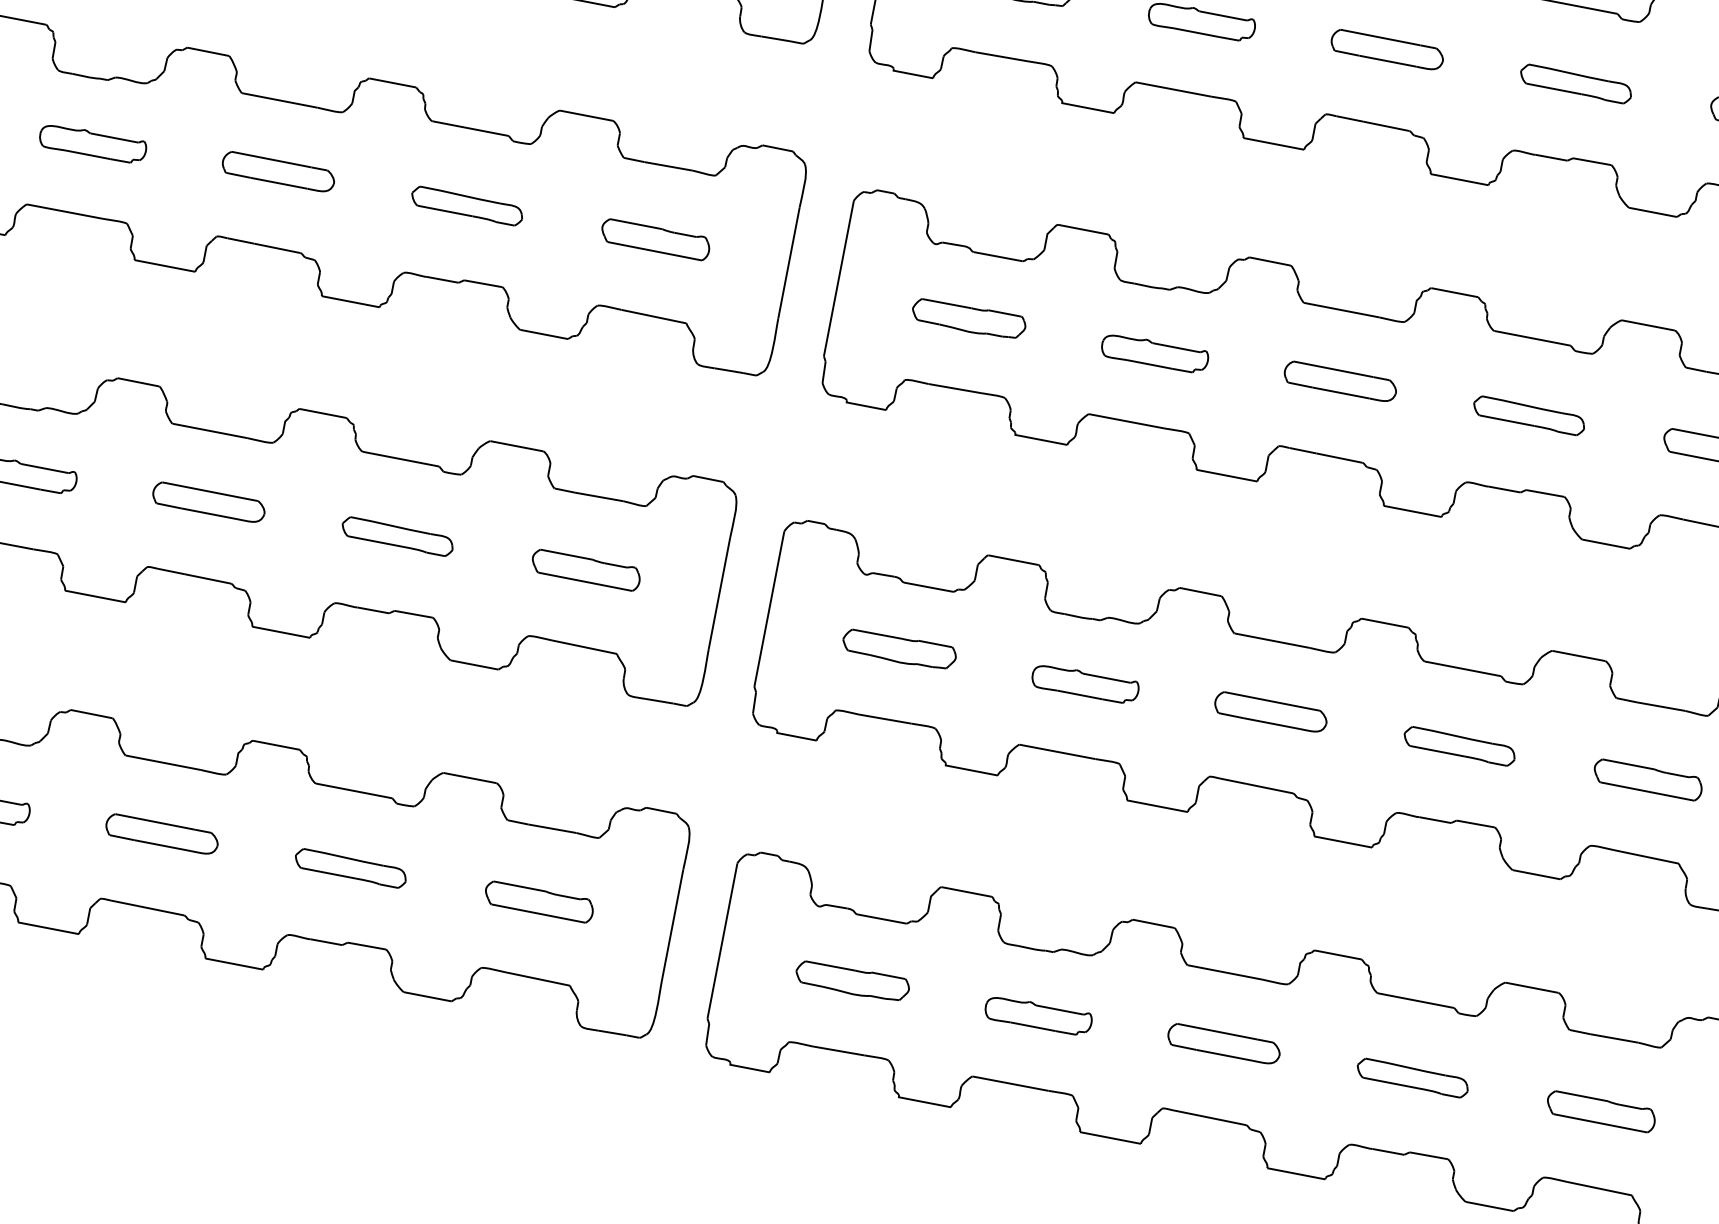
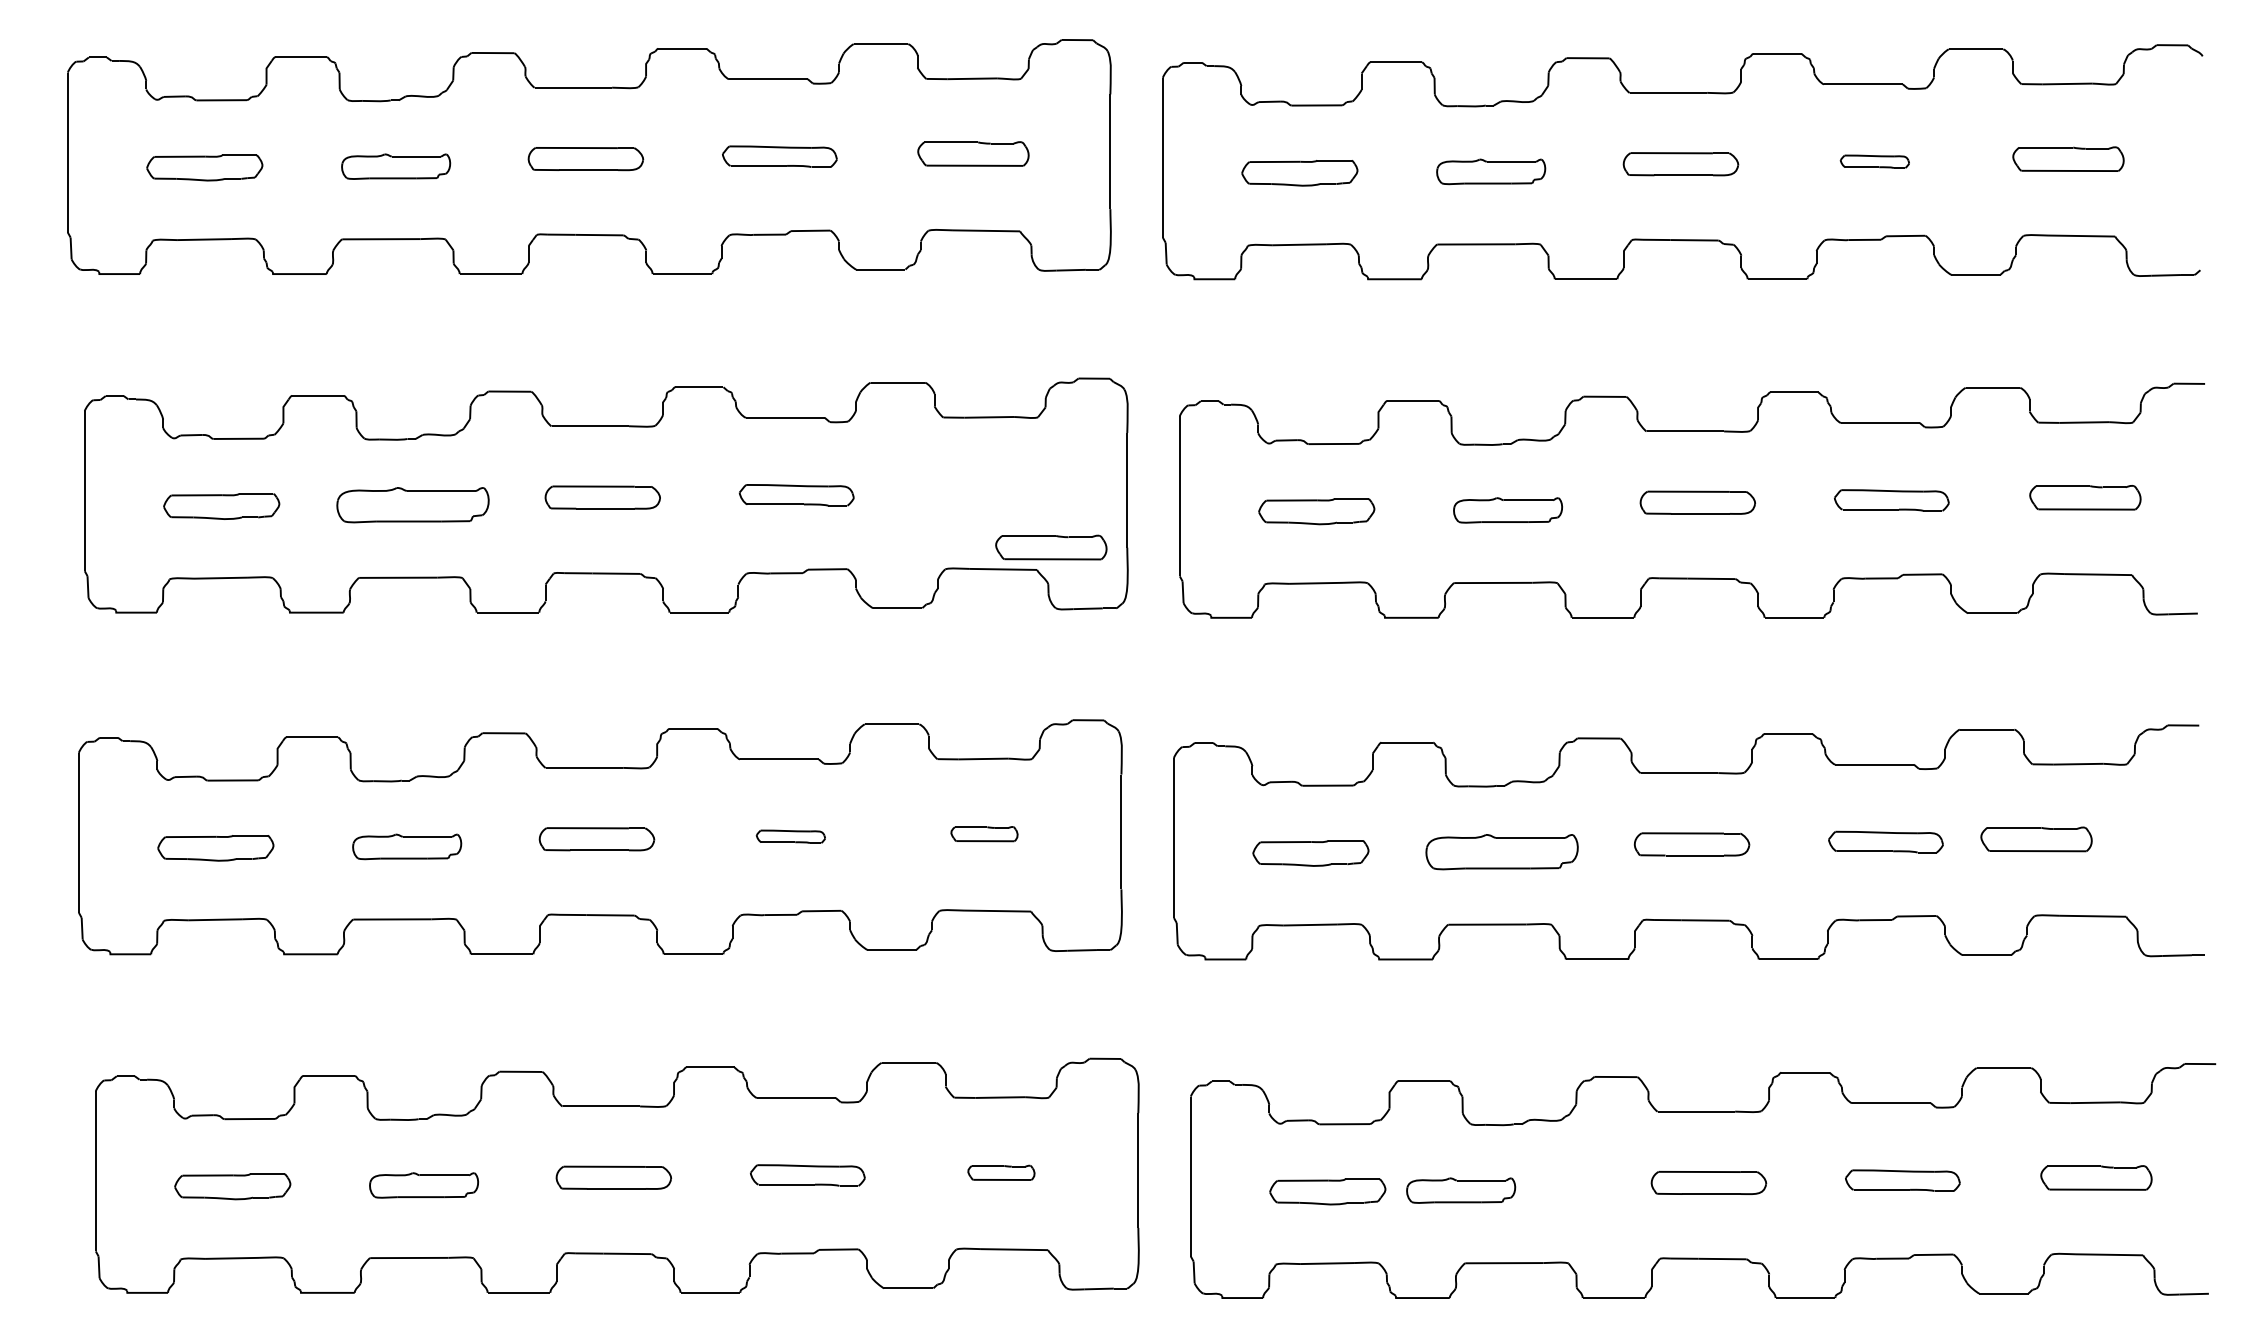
part: (1575, 83) -> (1874, 161), size x0.6
part: (92, 144) -> (412, 505), size x1.4
part: (655, 239) -> (1051, 547), moved
part: (397, 536) -> (790, 836), size x0.6
part: (586, 569) -> (984, 833), size x0.6
part: (1085, 683) -> (1502, 851), size x1.4
part: (1648, 779) -> (2036, 839), moved
part: (539, 901) -> (1001, 1172), size x0.6
part: (1038, 1015) -> (1461, 1190), moved

